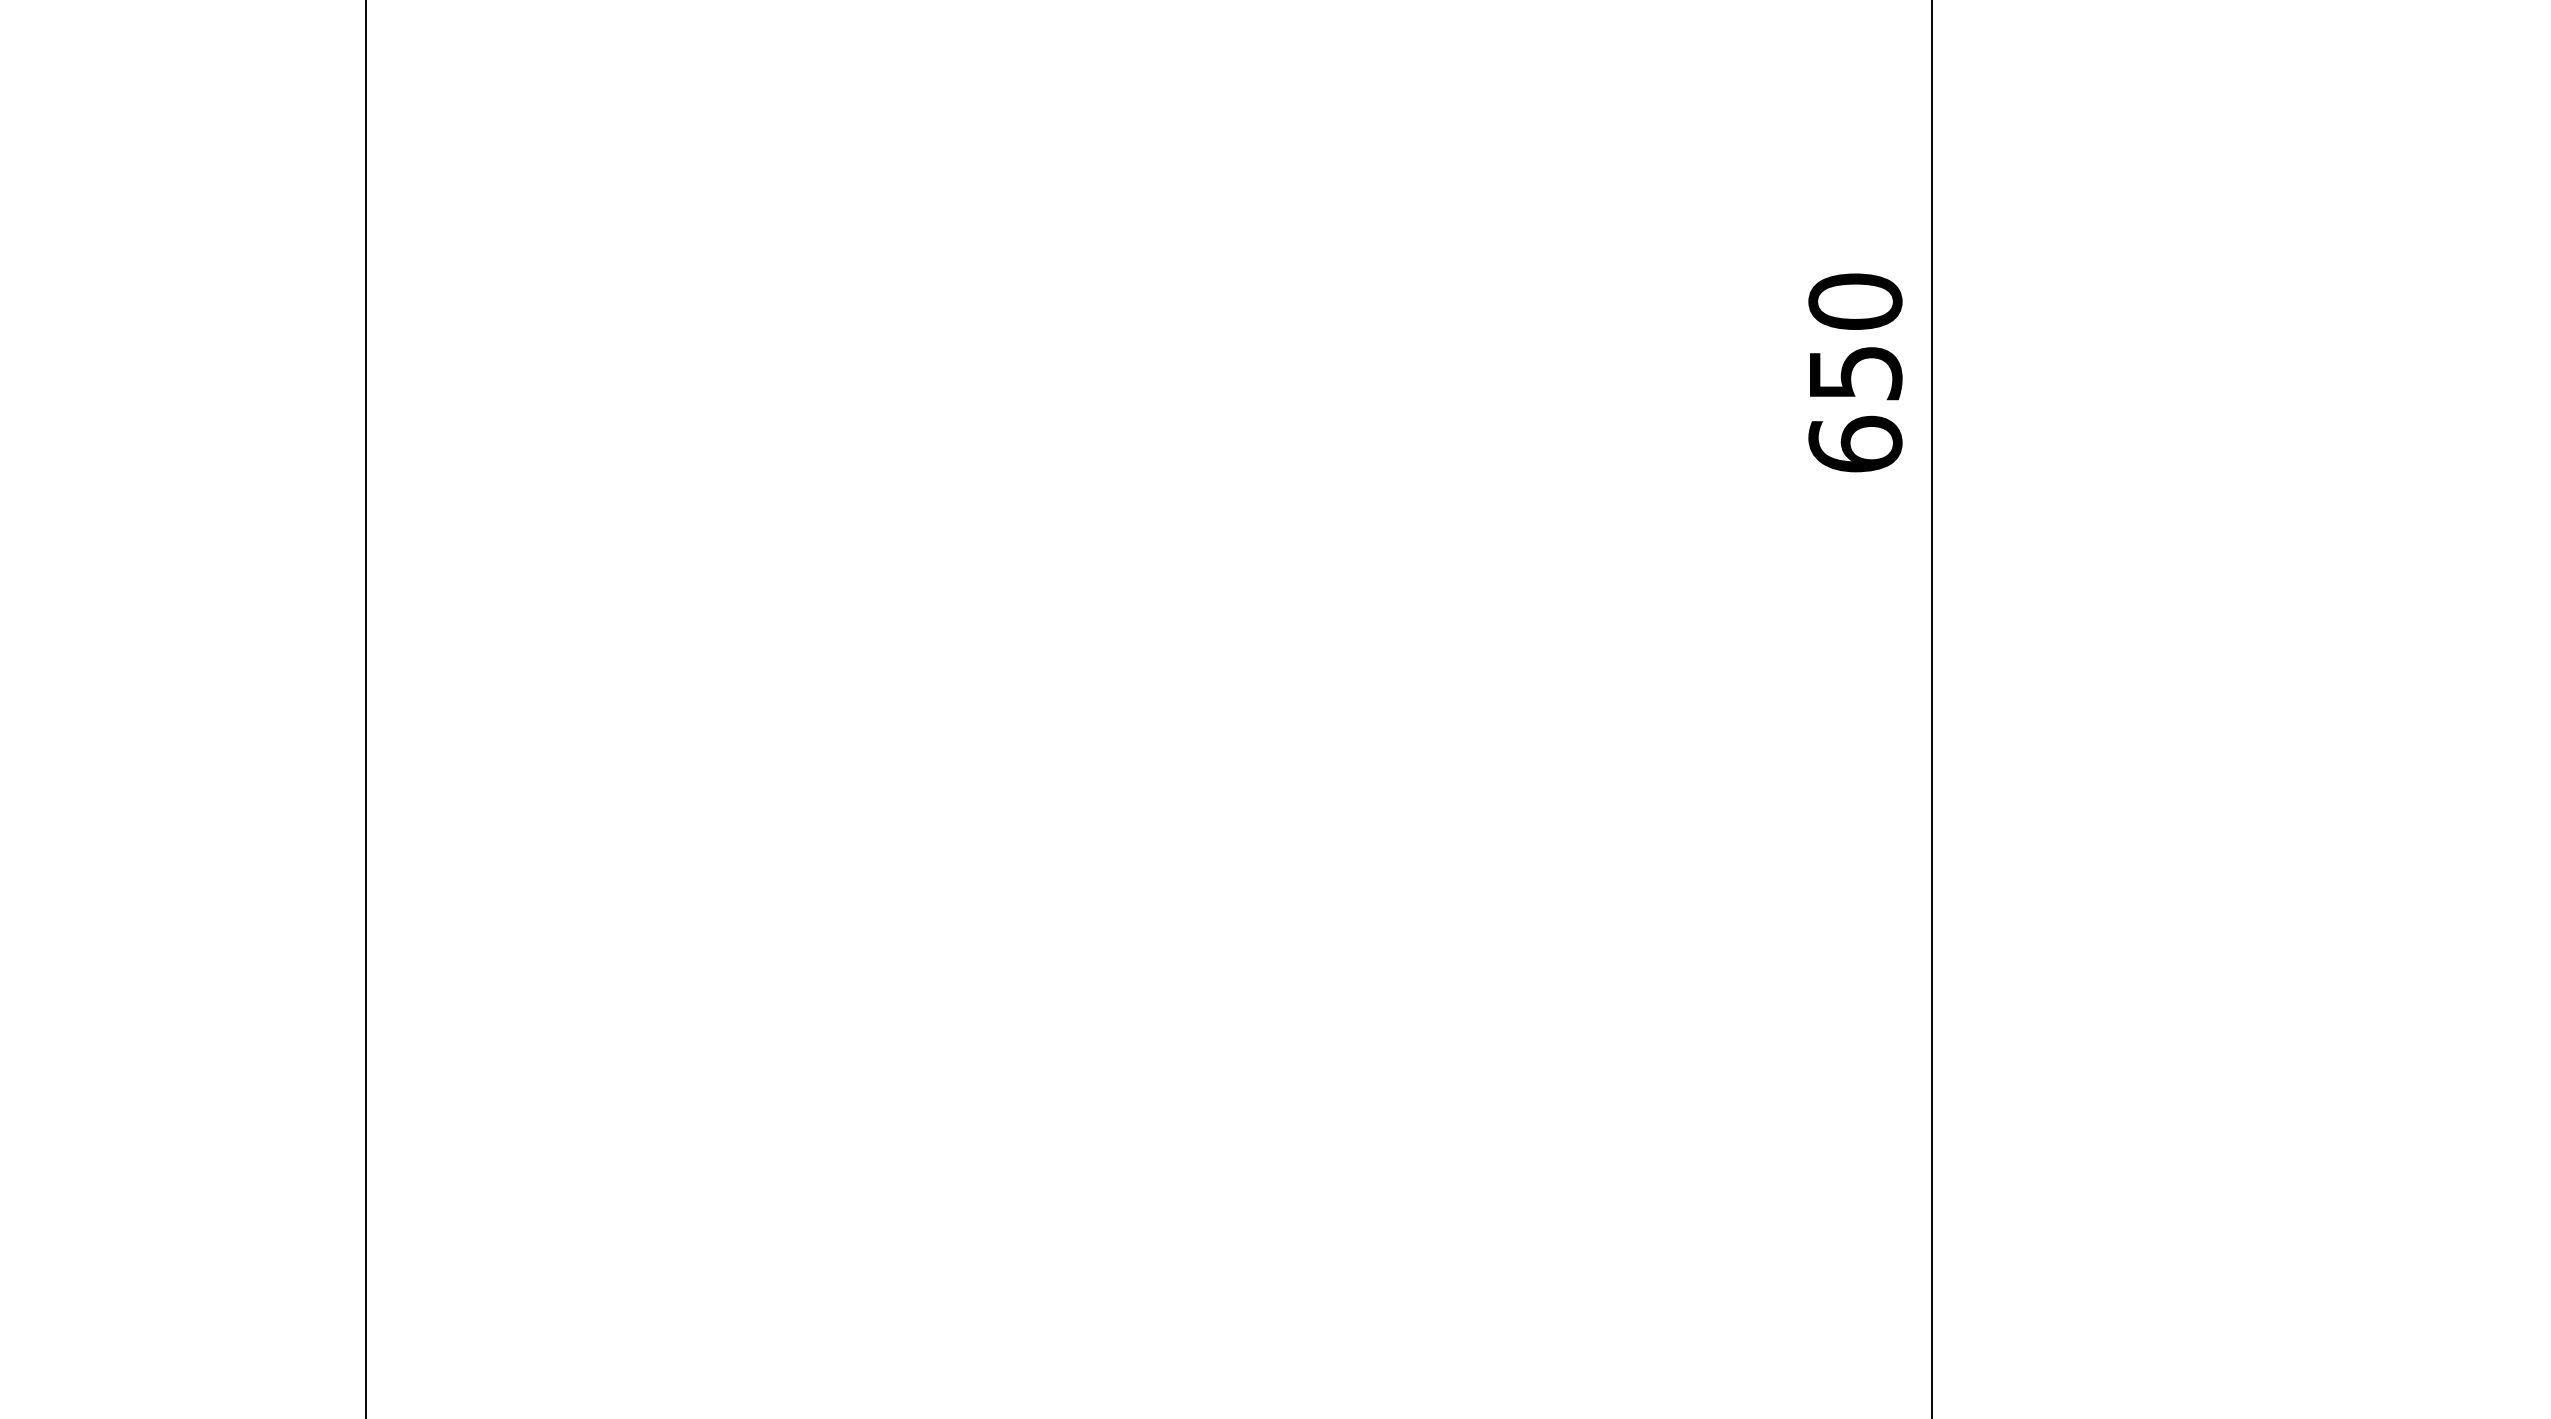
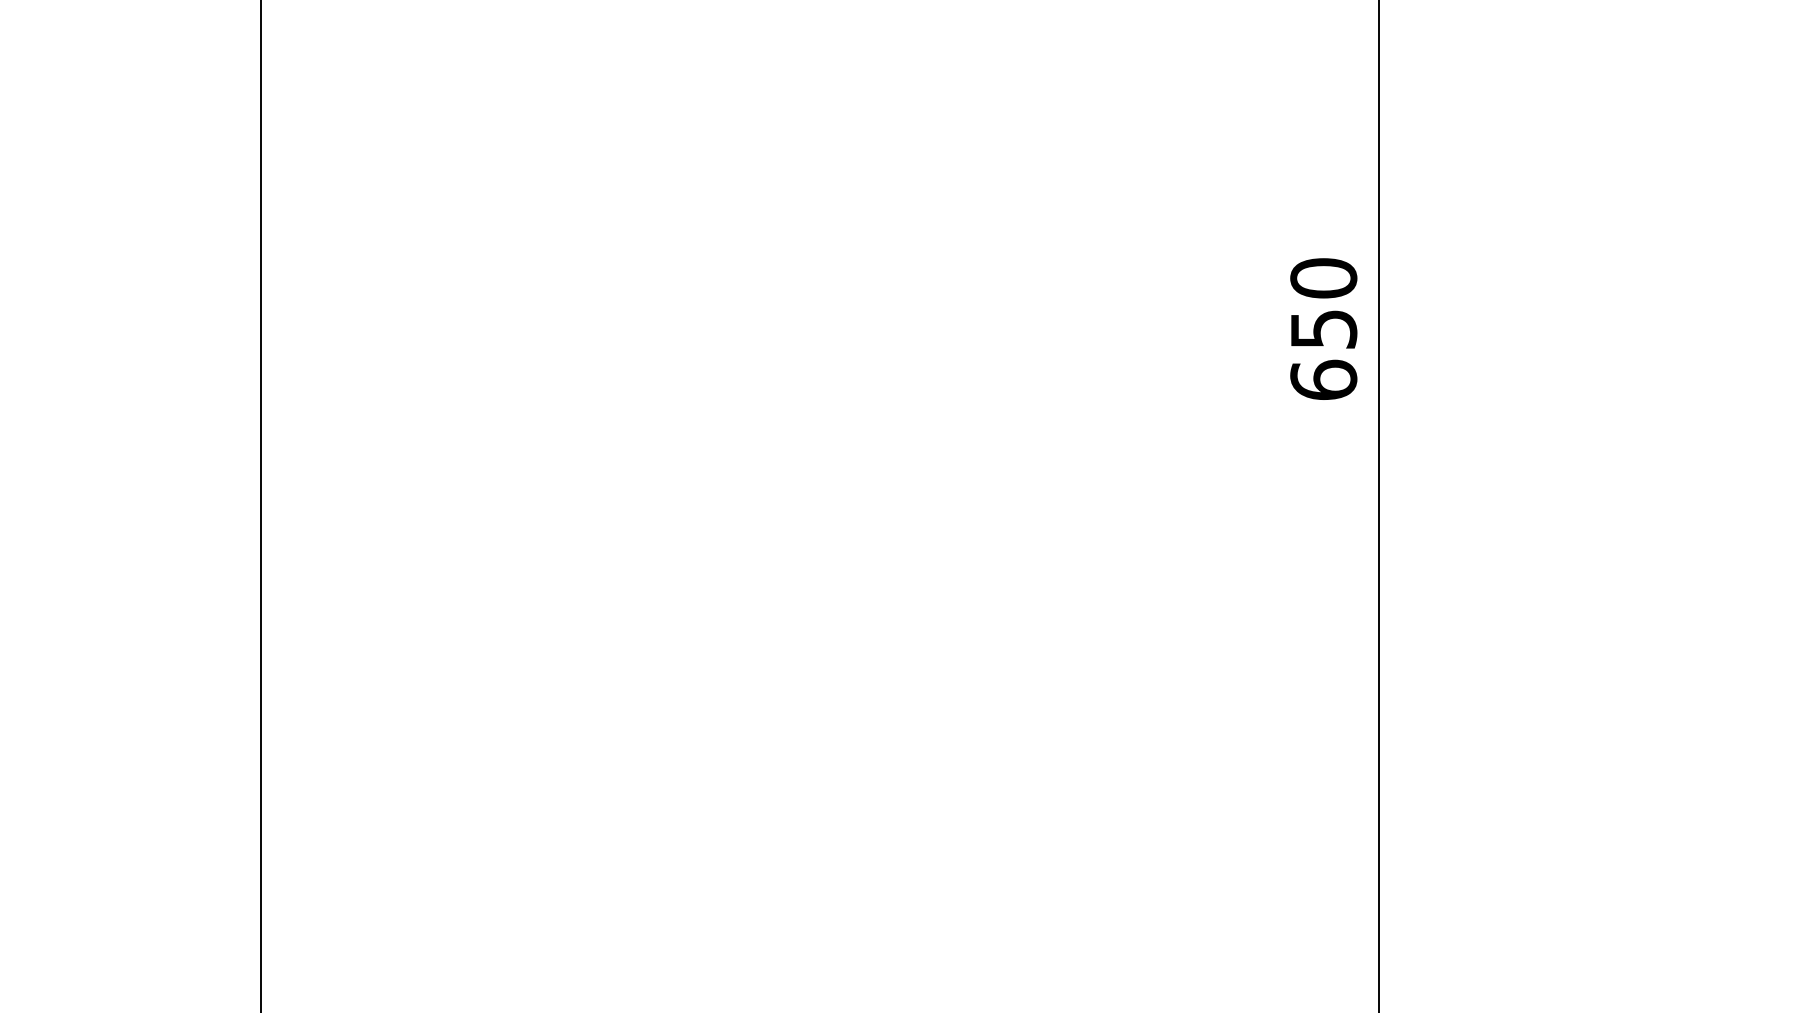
text: (1855, 372) -> (1323, 328), moved

